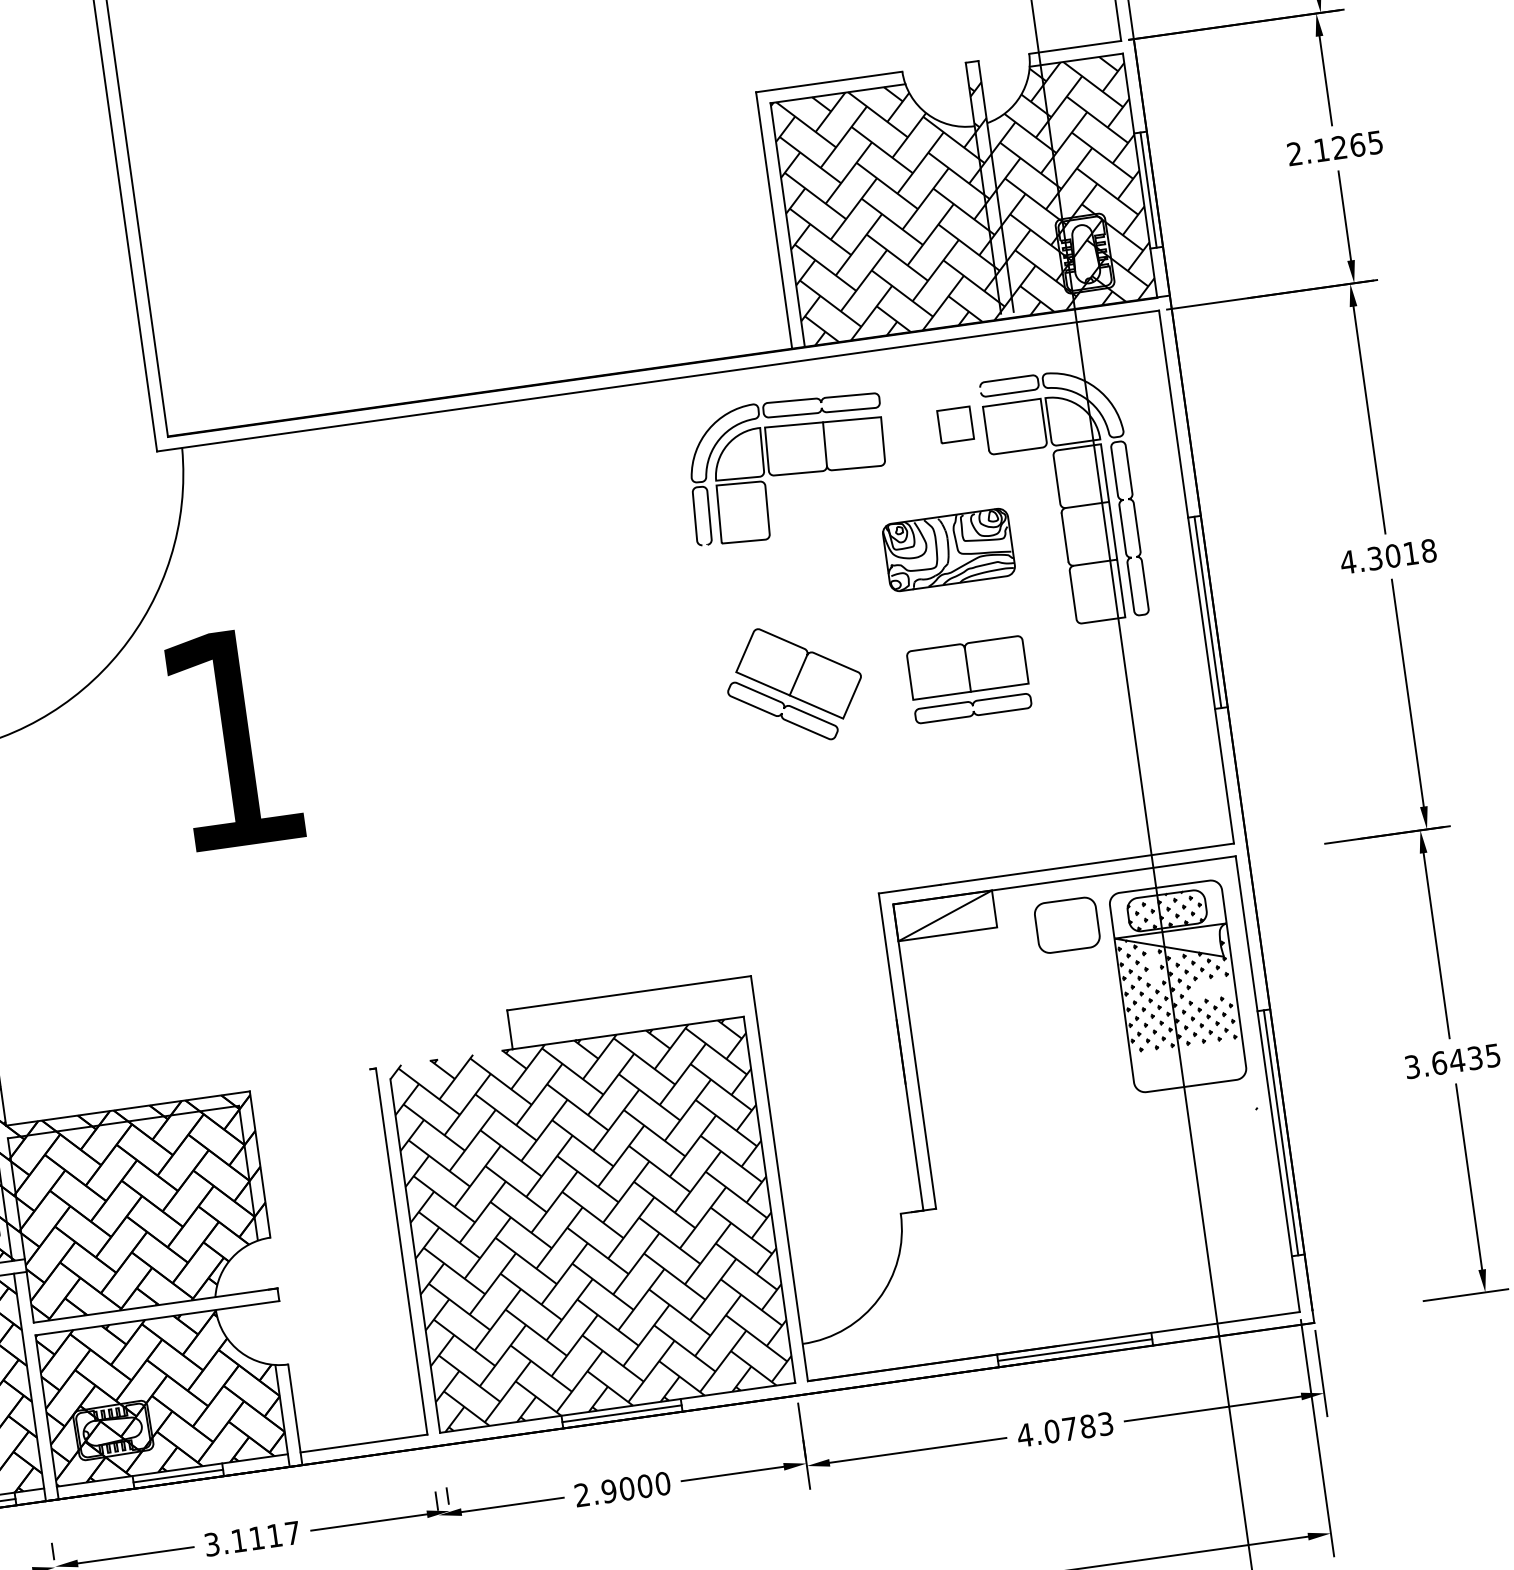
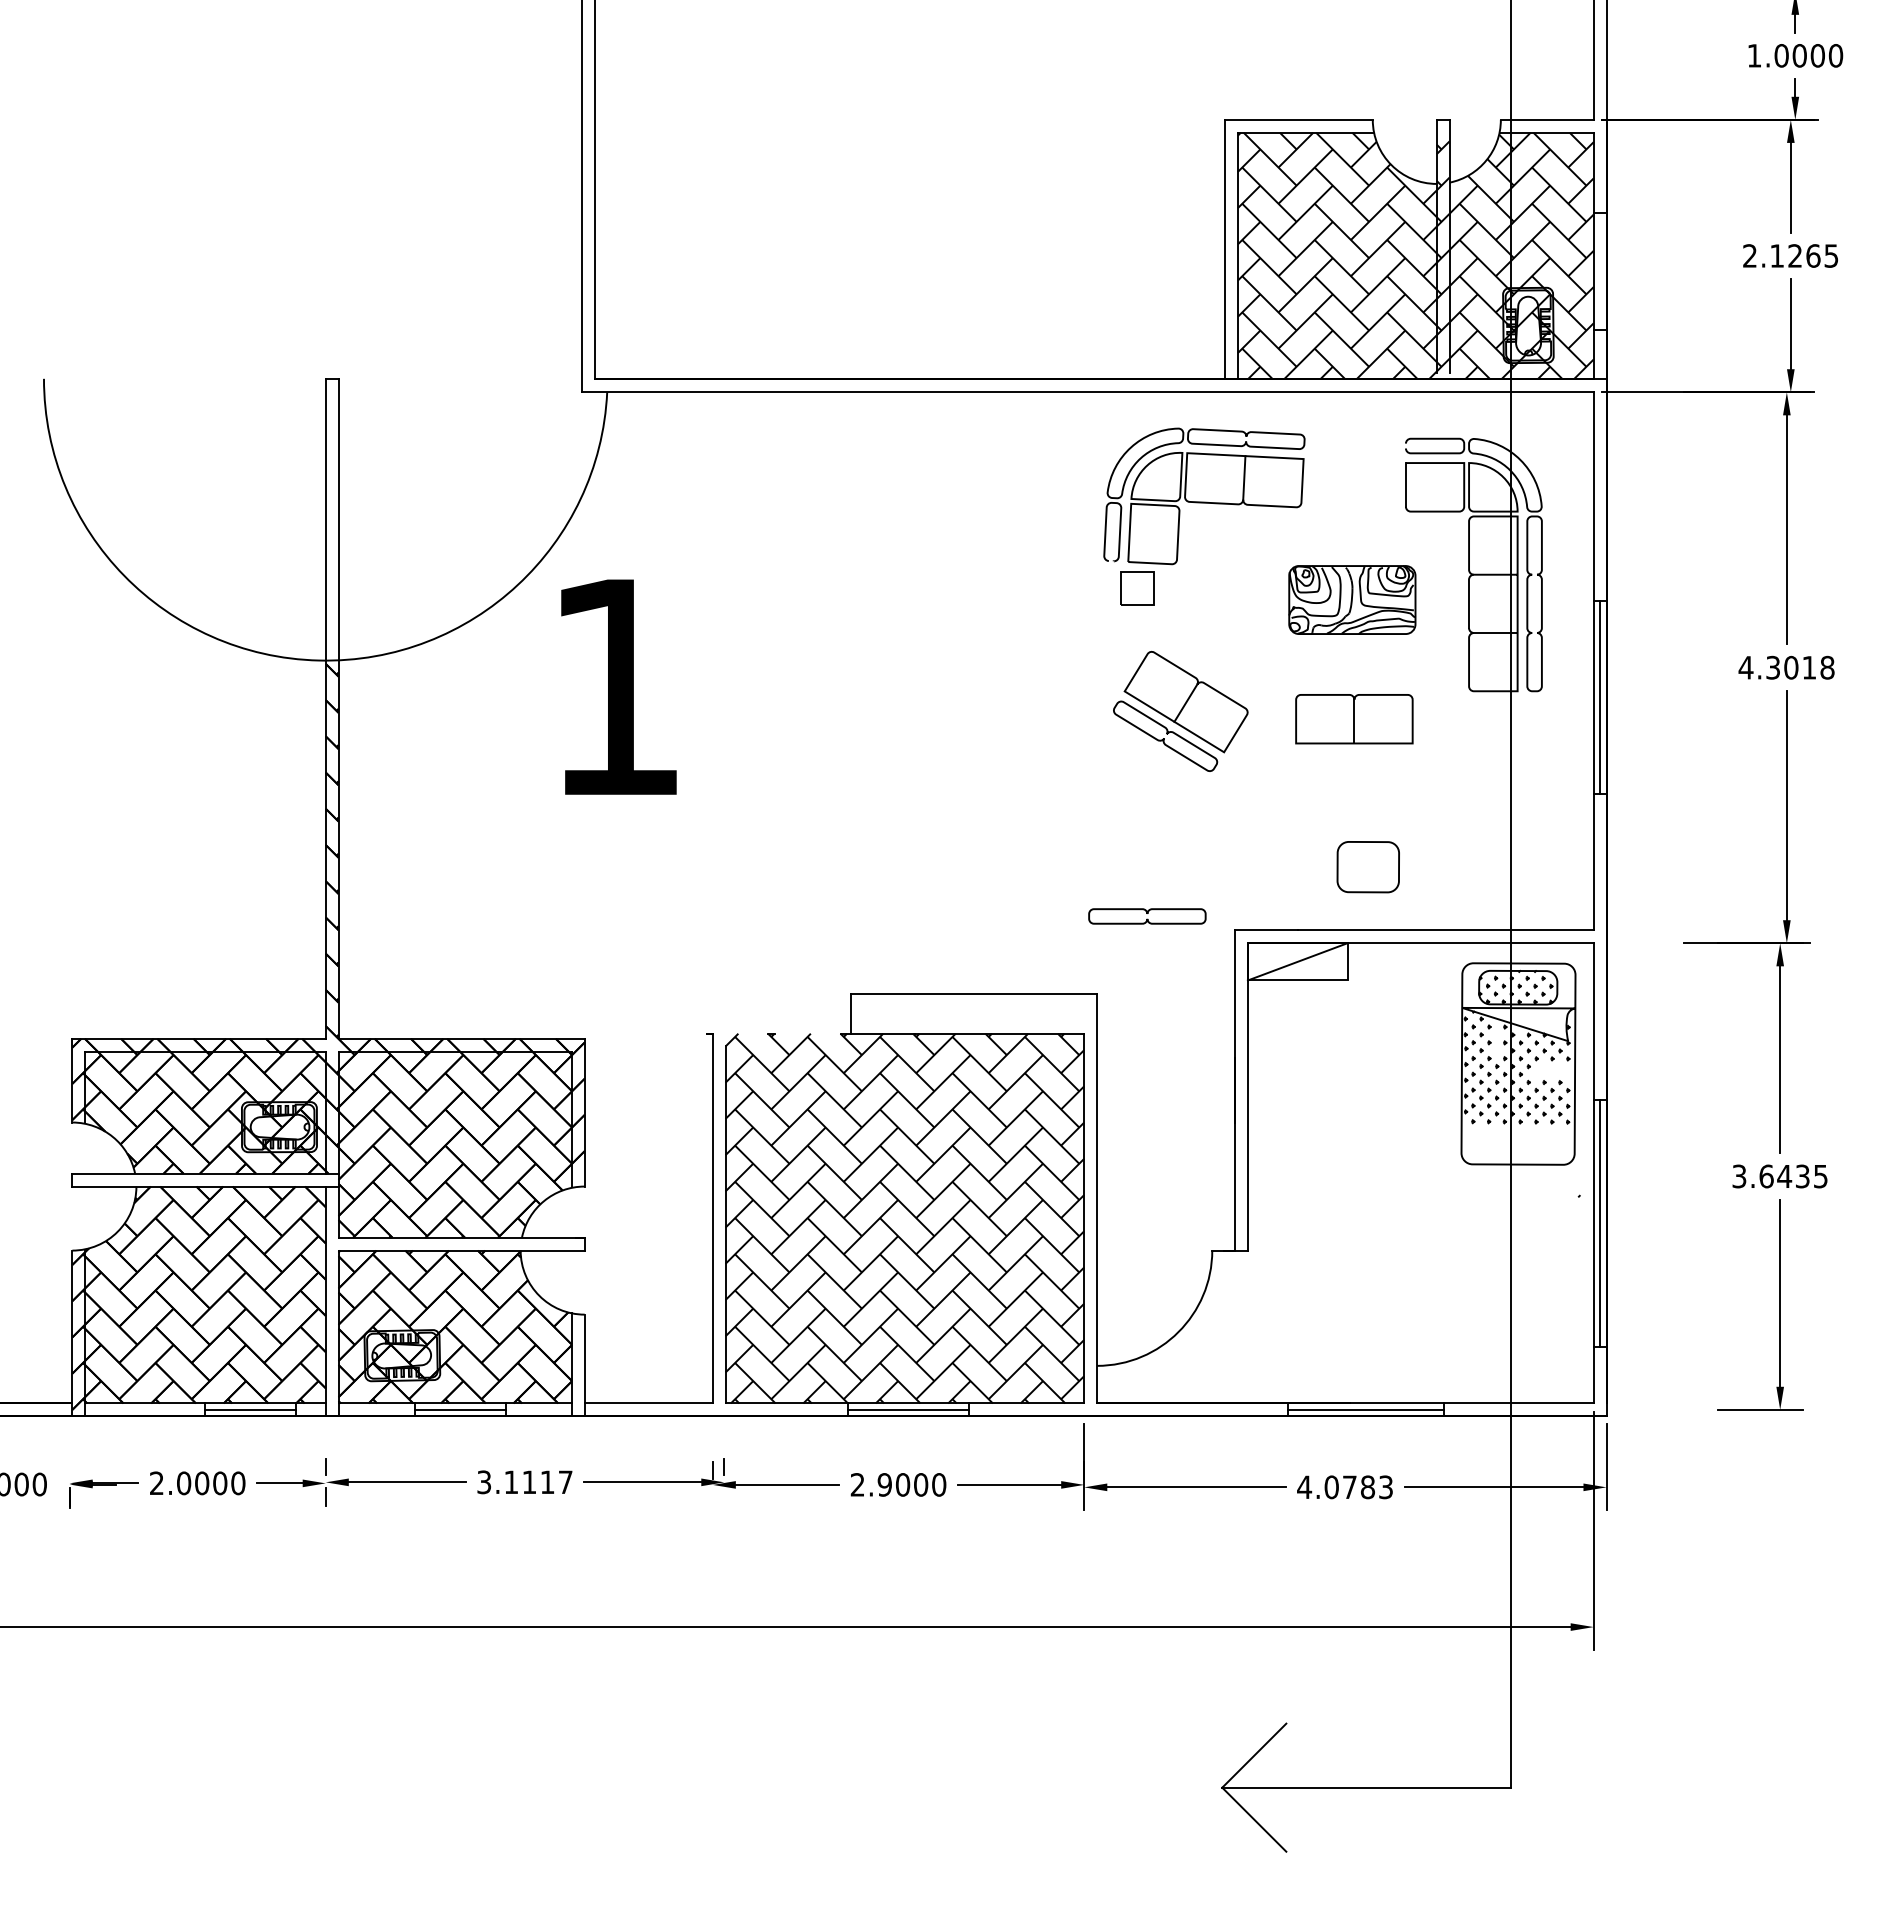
line: (1148, 190) -> (1600, 271), removed
part: (955, 425) -> (1137, 588), moved
part: (973, 708) -> (1147, 916), moved
part: (1066, 925) -> (1367, 867), moved

